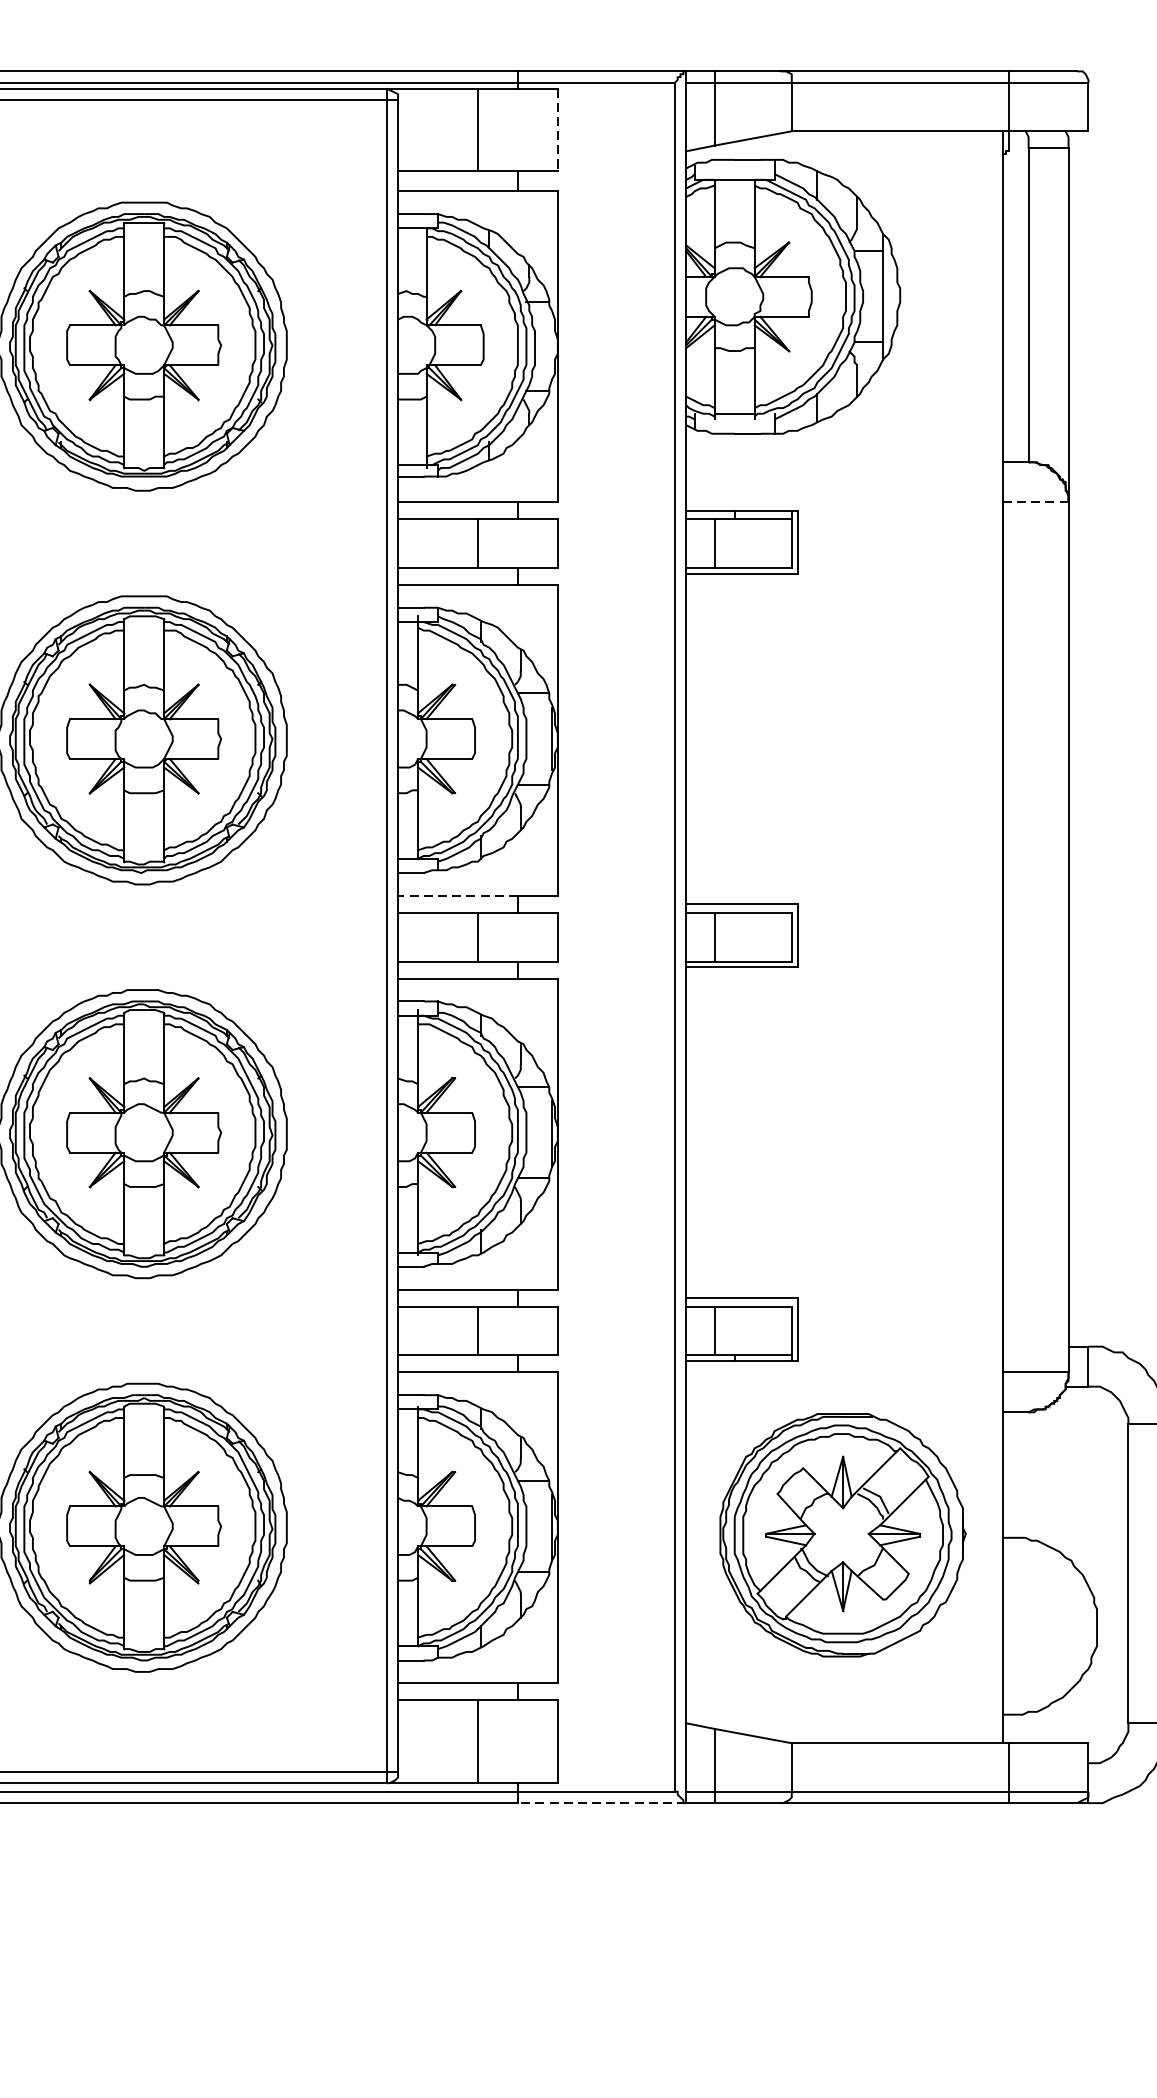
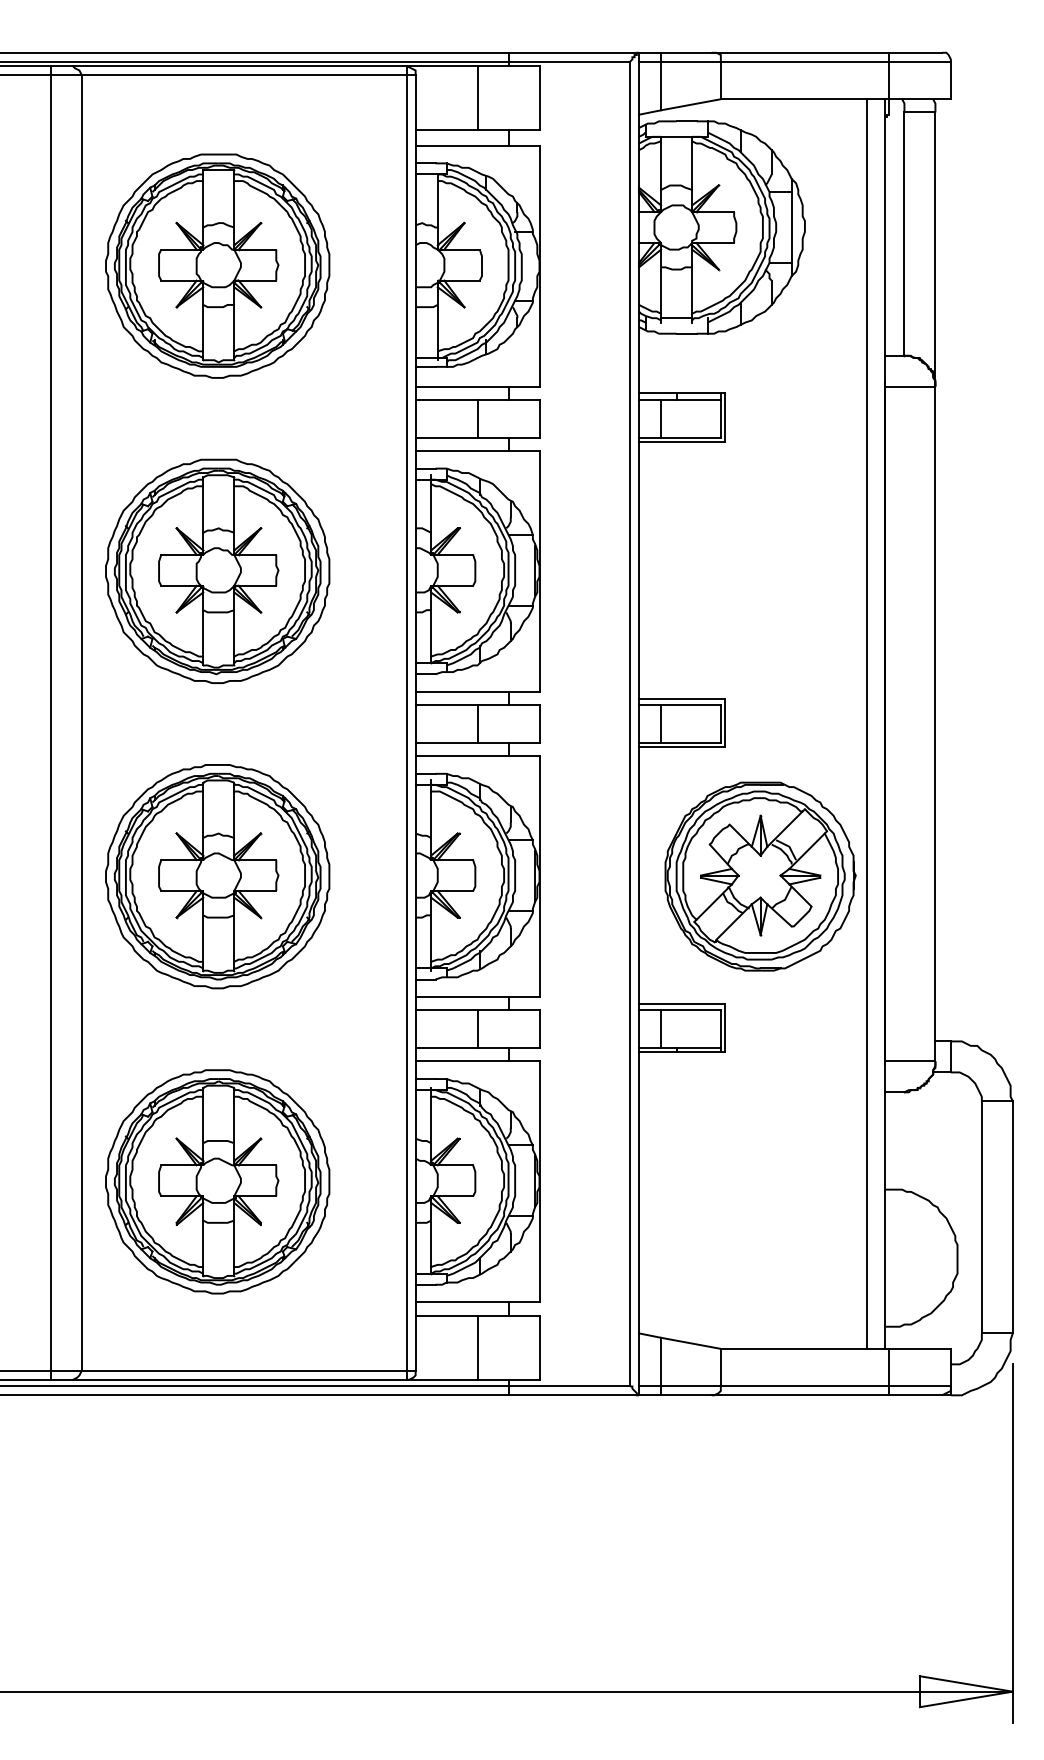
line: (557, 130) -> (539, 98), dashed -> solid
line: (1035, 501) -> (909, 386), dashed -> solid
line: (457, 896) -> (461, 692), dashed -> solid
line: (979, 936) -> (866, 723), added
part: (842, 1535) -> (760, 876), moved
line: (601, 1803) -> (573, 1395), dashed -> solid

